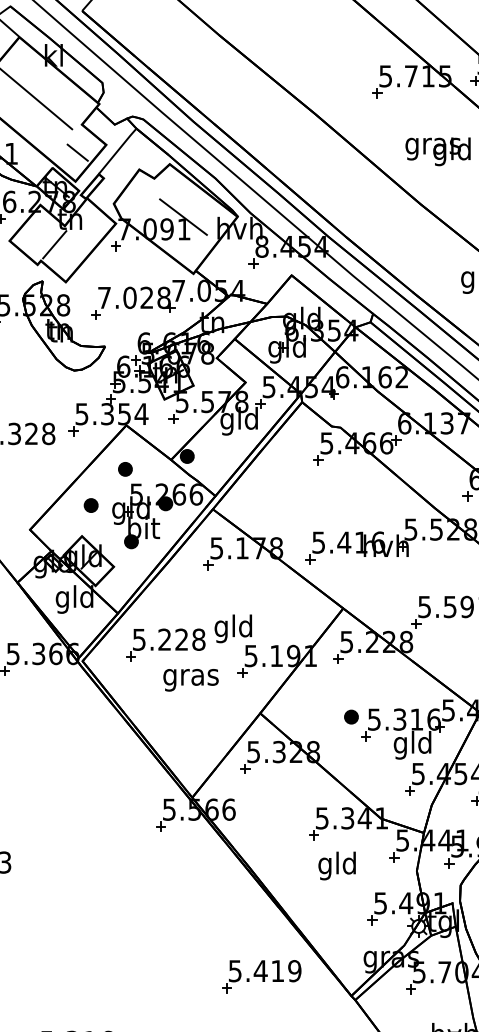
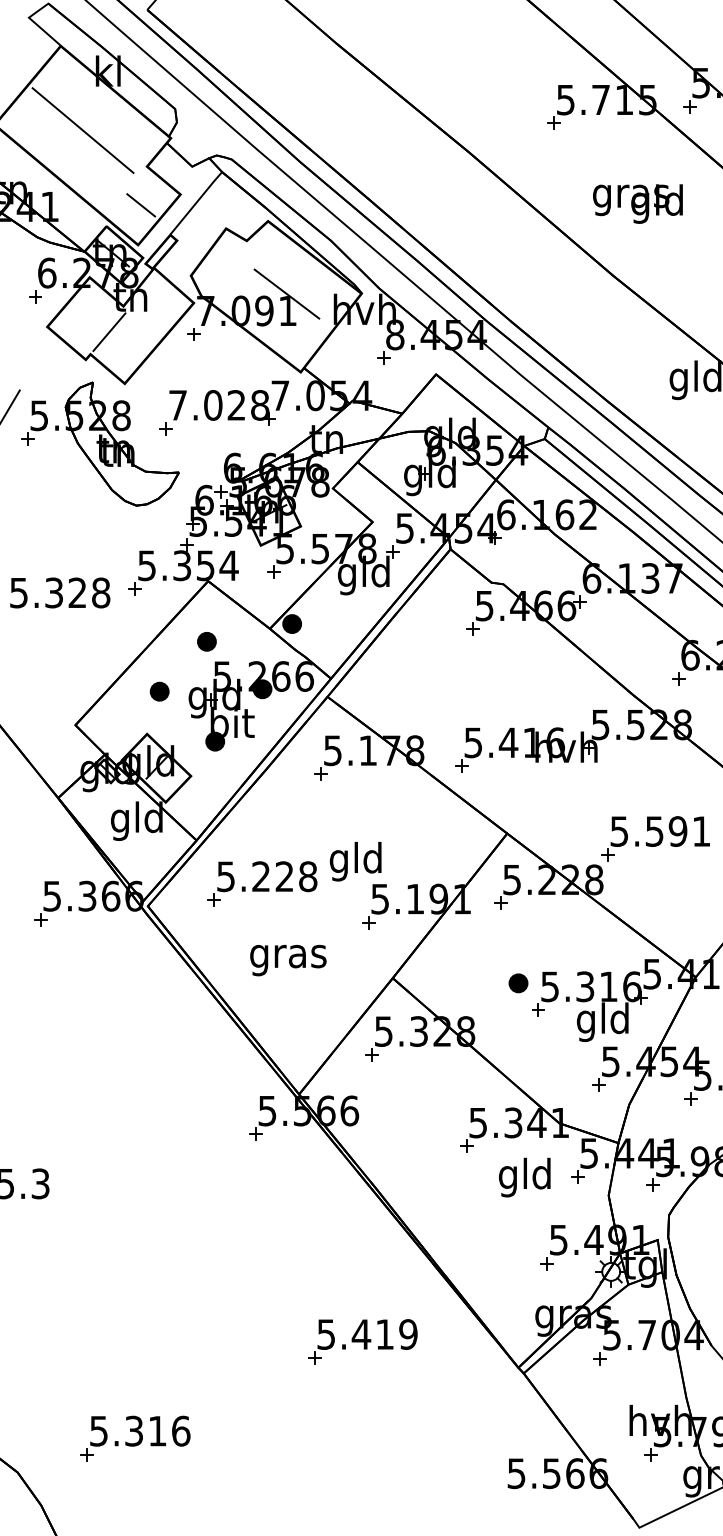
text: (191, 680) -> (288, 960), moved
text: (336, 865) -> (524, 1177), moved
part: (261, 976) -> (362, 1341), moved

